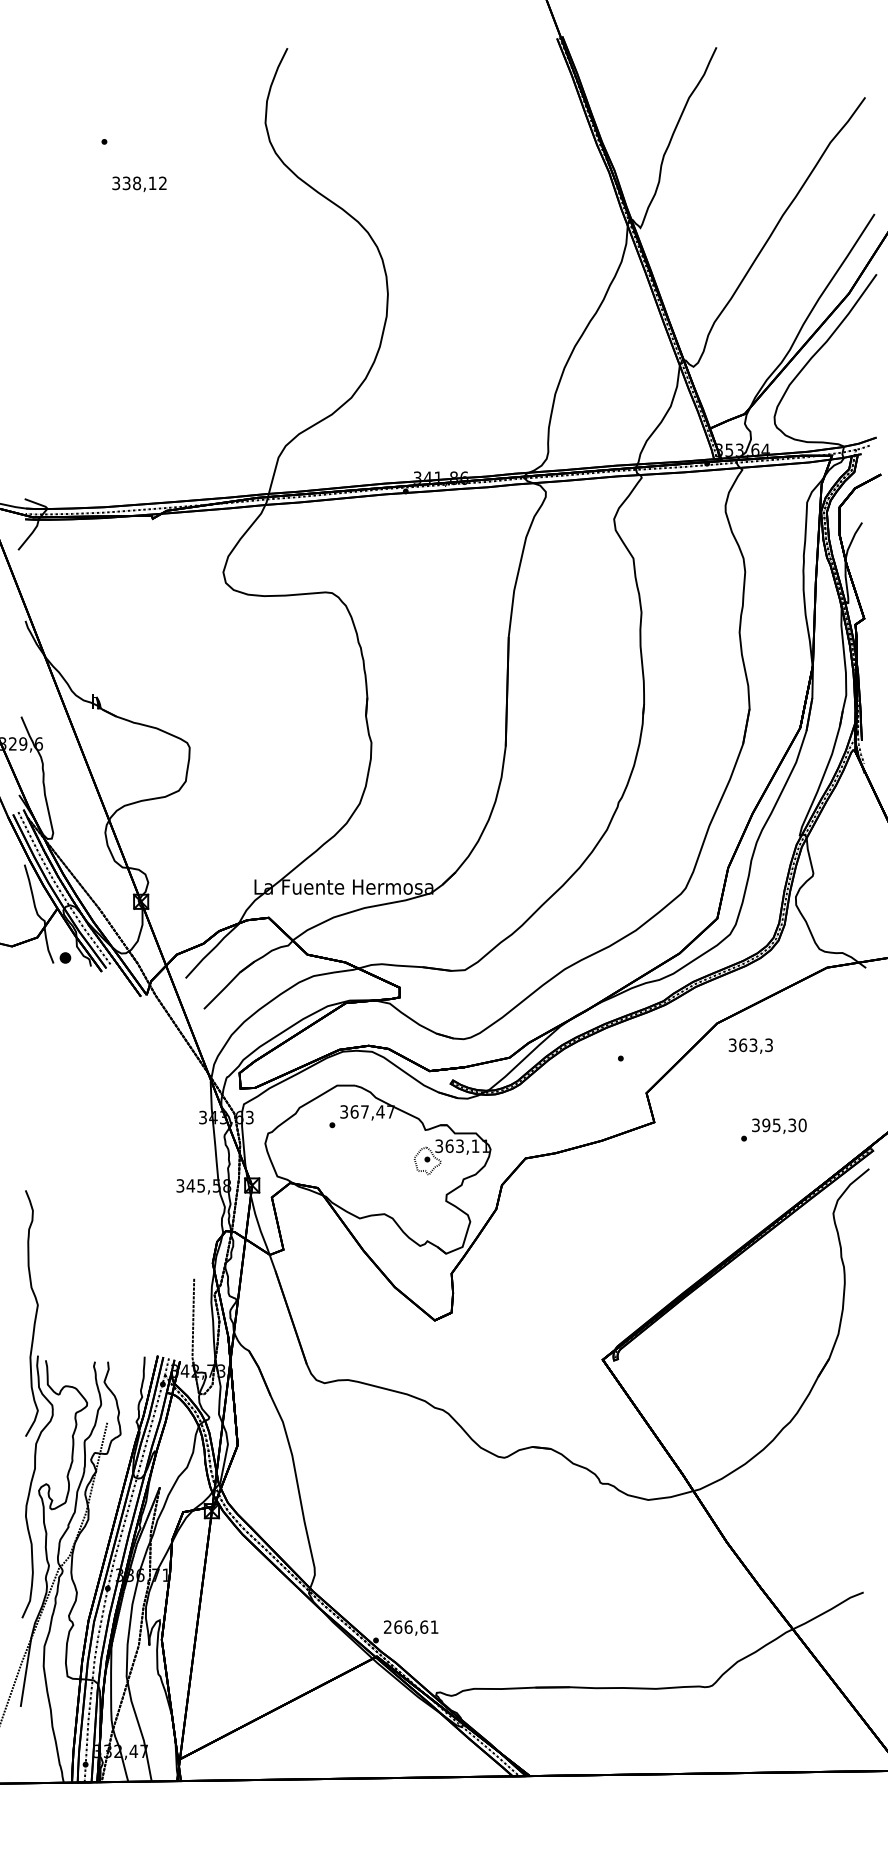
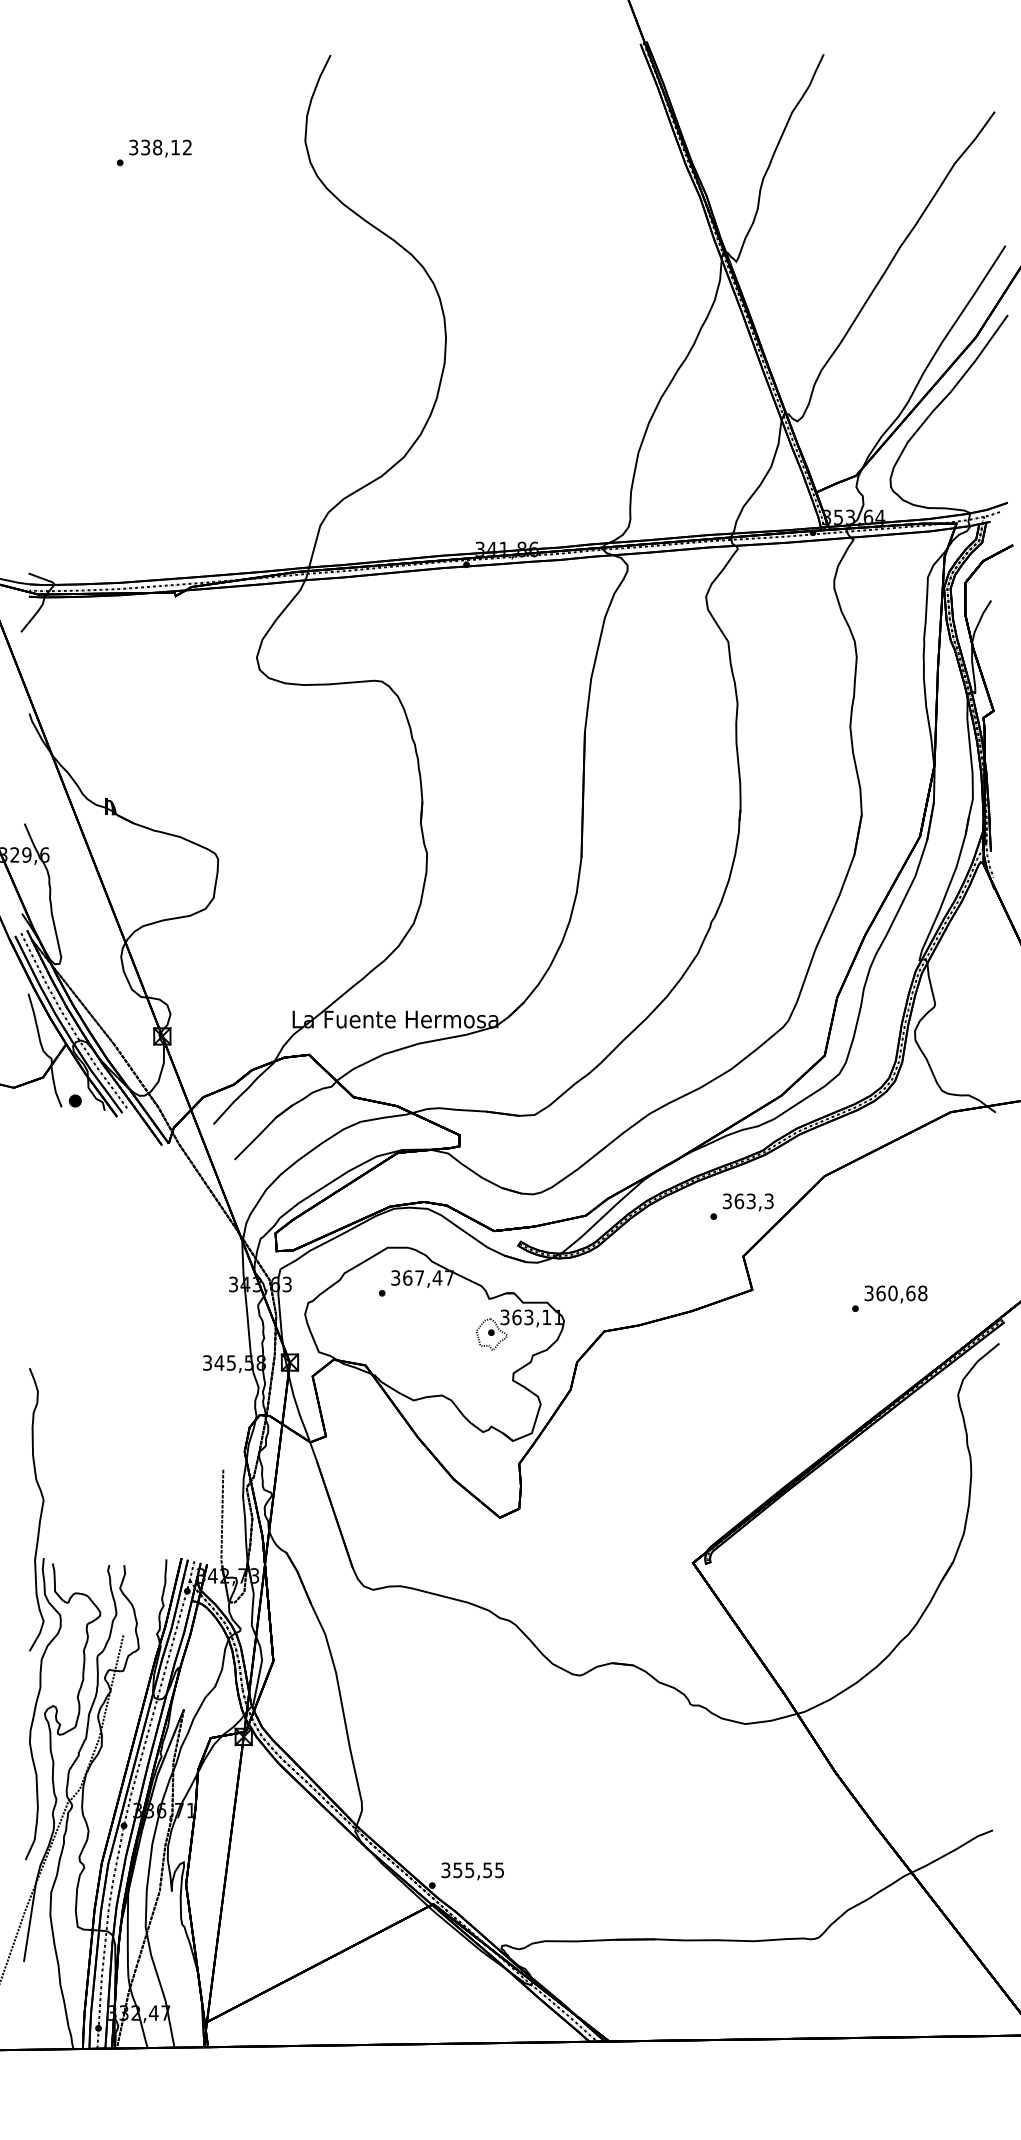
text: (139, 184) -> (160, 148), moved
text: (751, 1046) -> (748, 1202), moved
text: (784, 1125) -> (901, 1293), 395,30 -> 360,68
text: (410, 1627) -> (472, 1870), 266,61 -> 355,55

